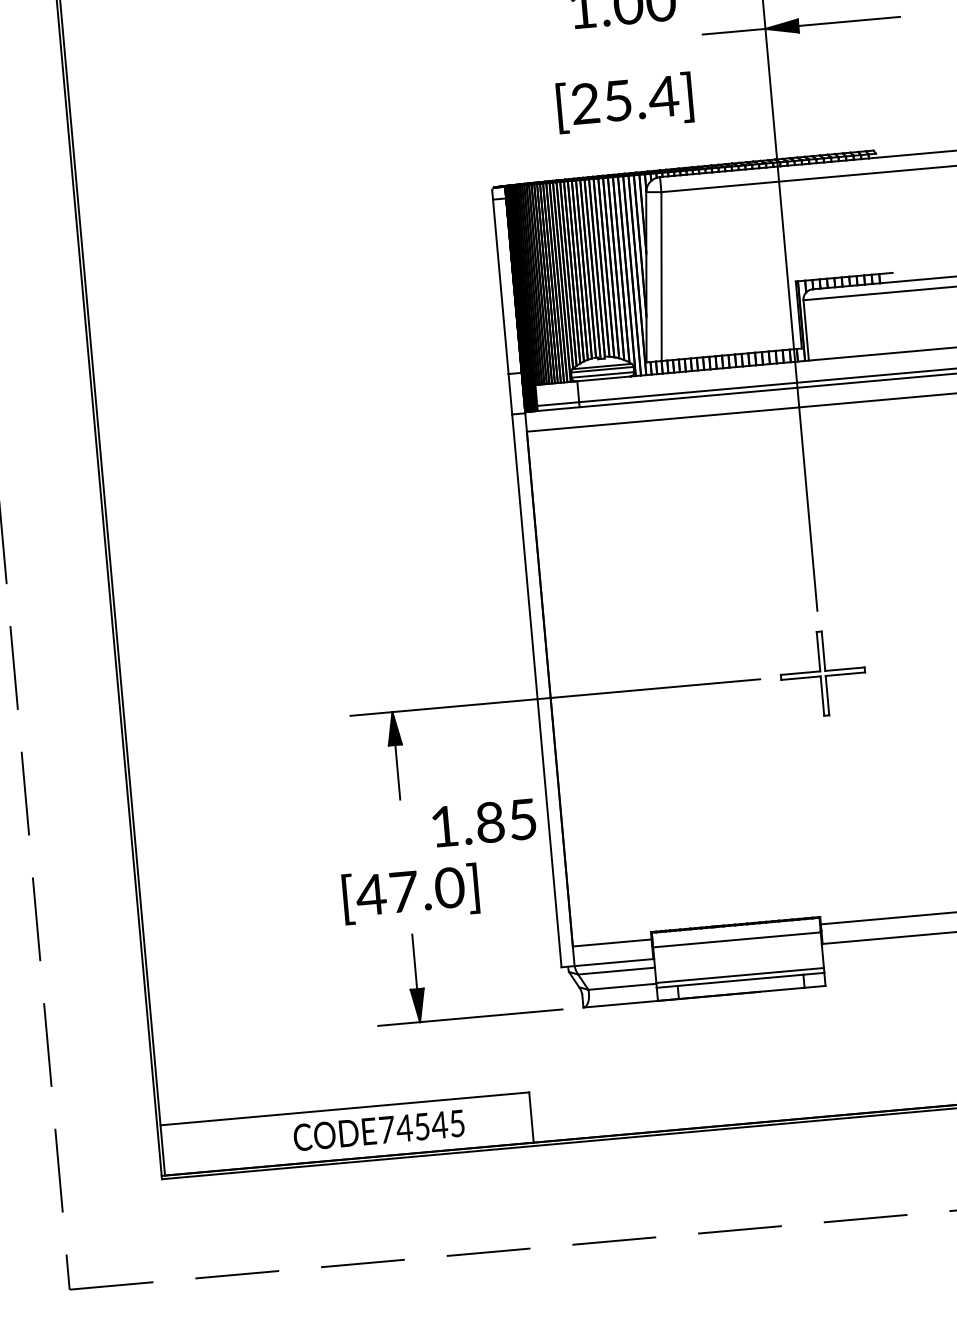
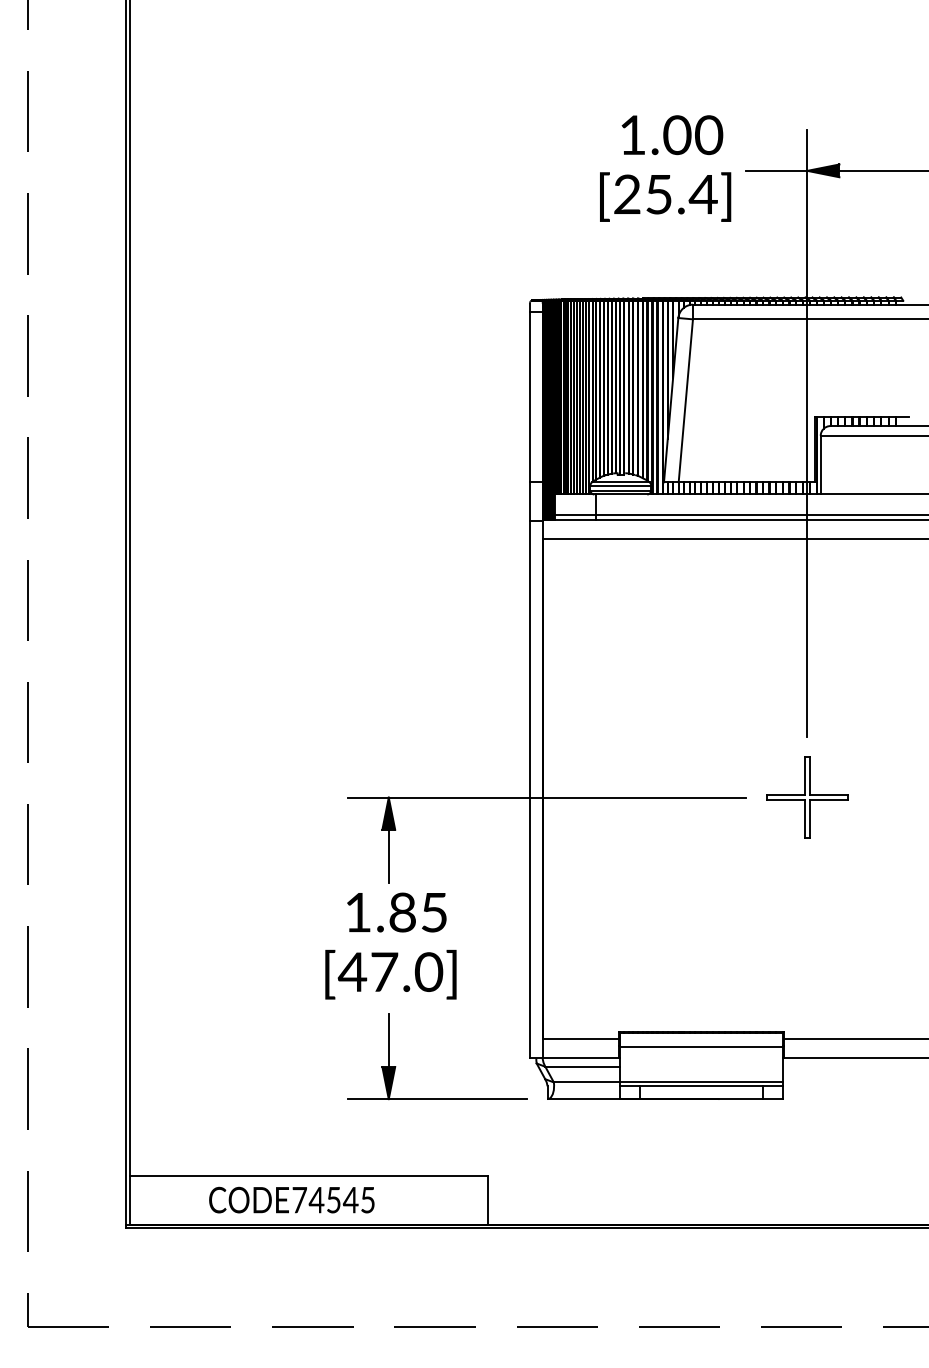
text: (624, 102) -> (665, 196), moved
text: (483, 822) -> (396, 912), moved
text: (378, 1129) -> (291, 1199), moved

